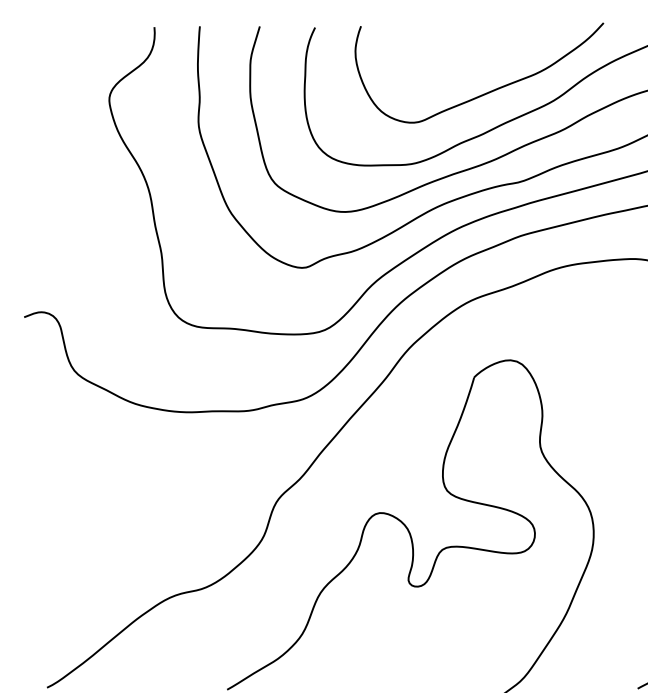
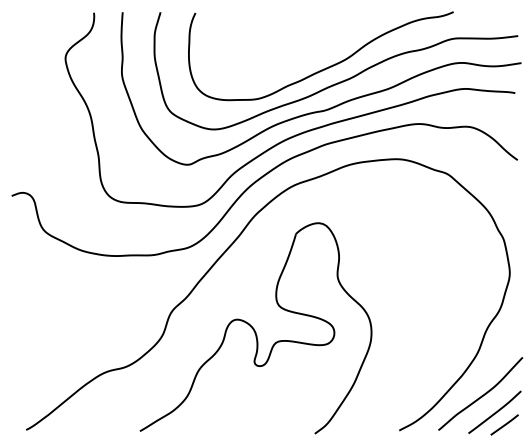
curve: (486, 91) -> (303, 53), removed

